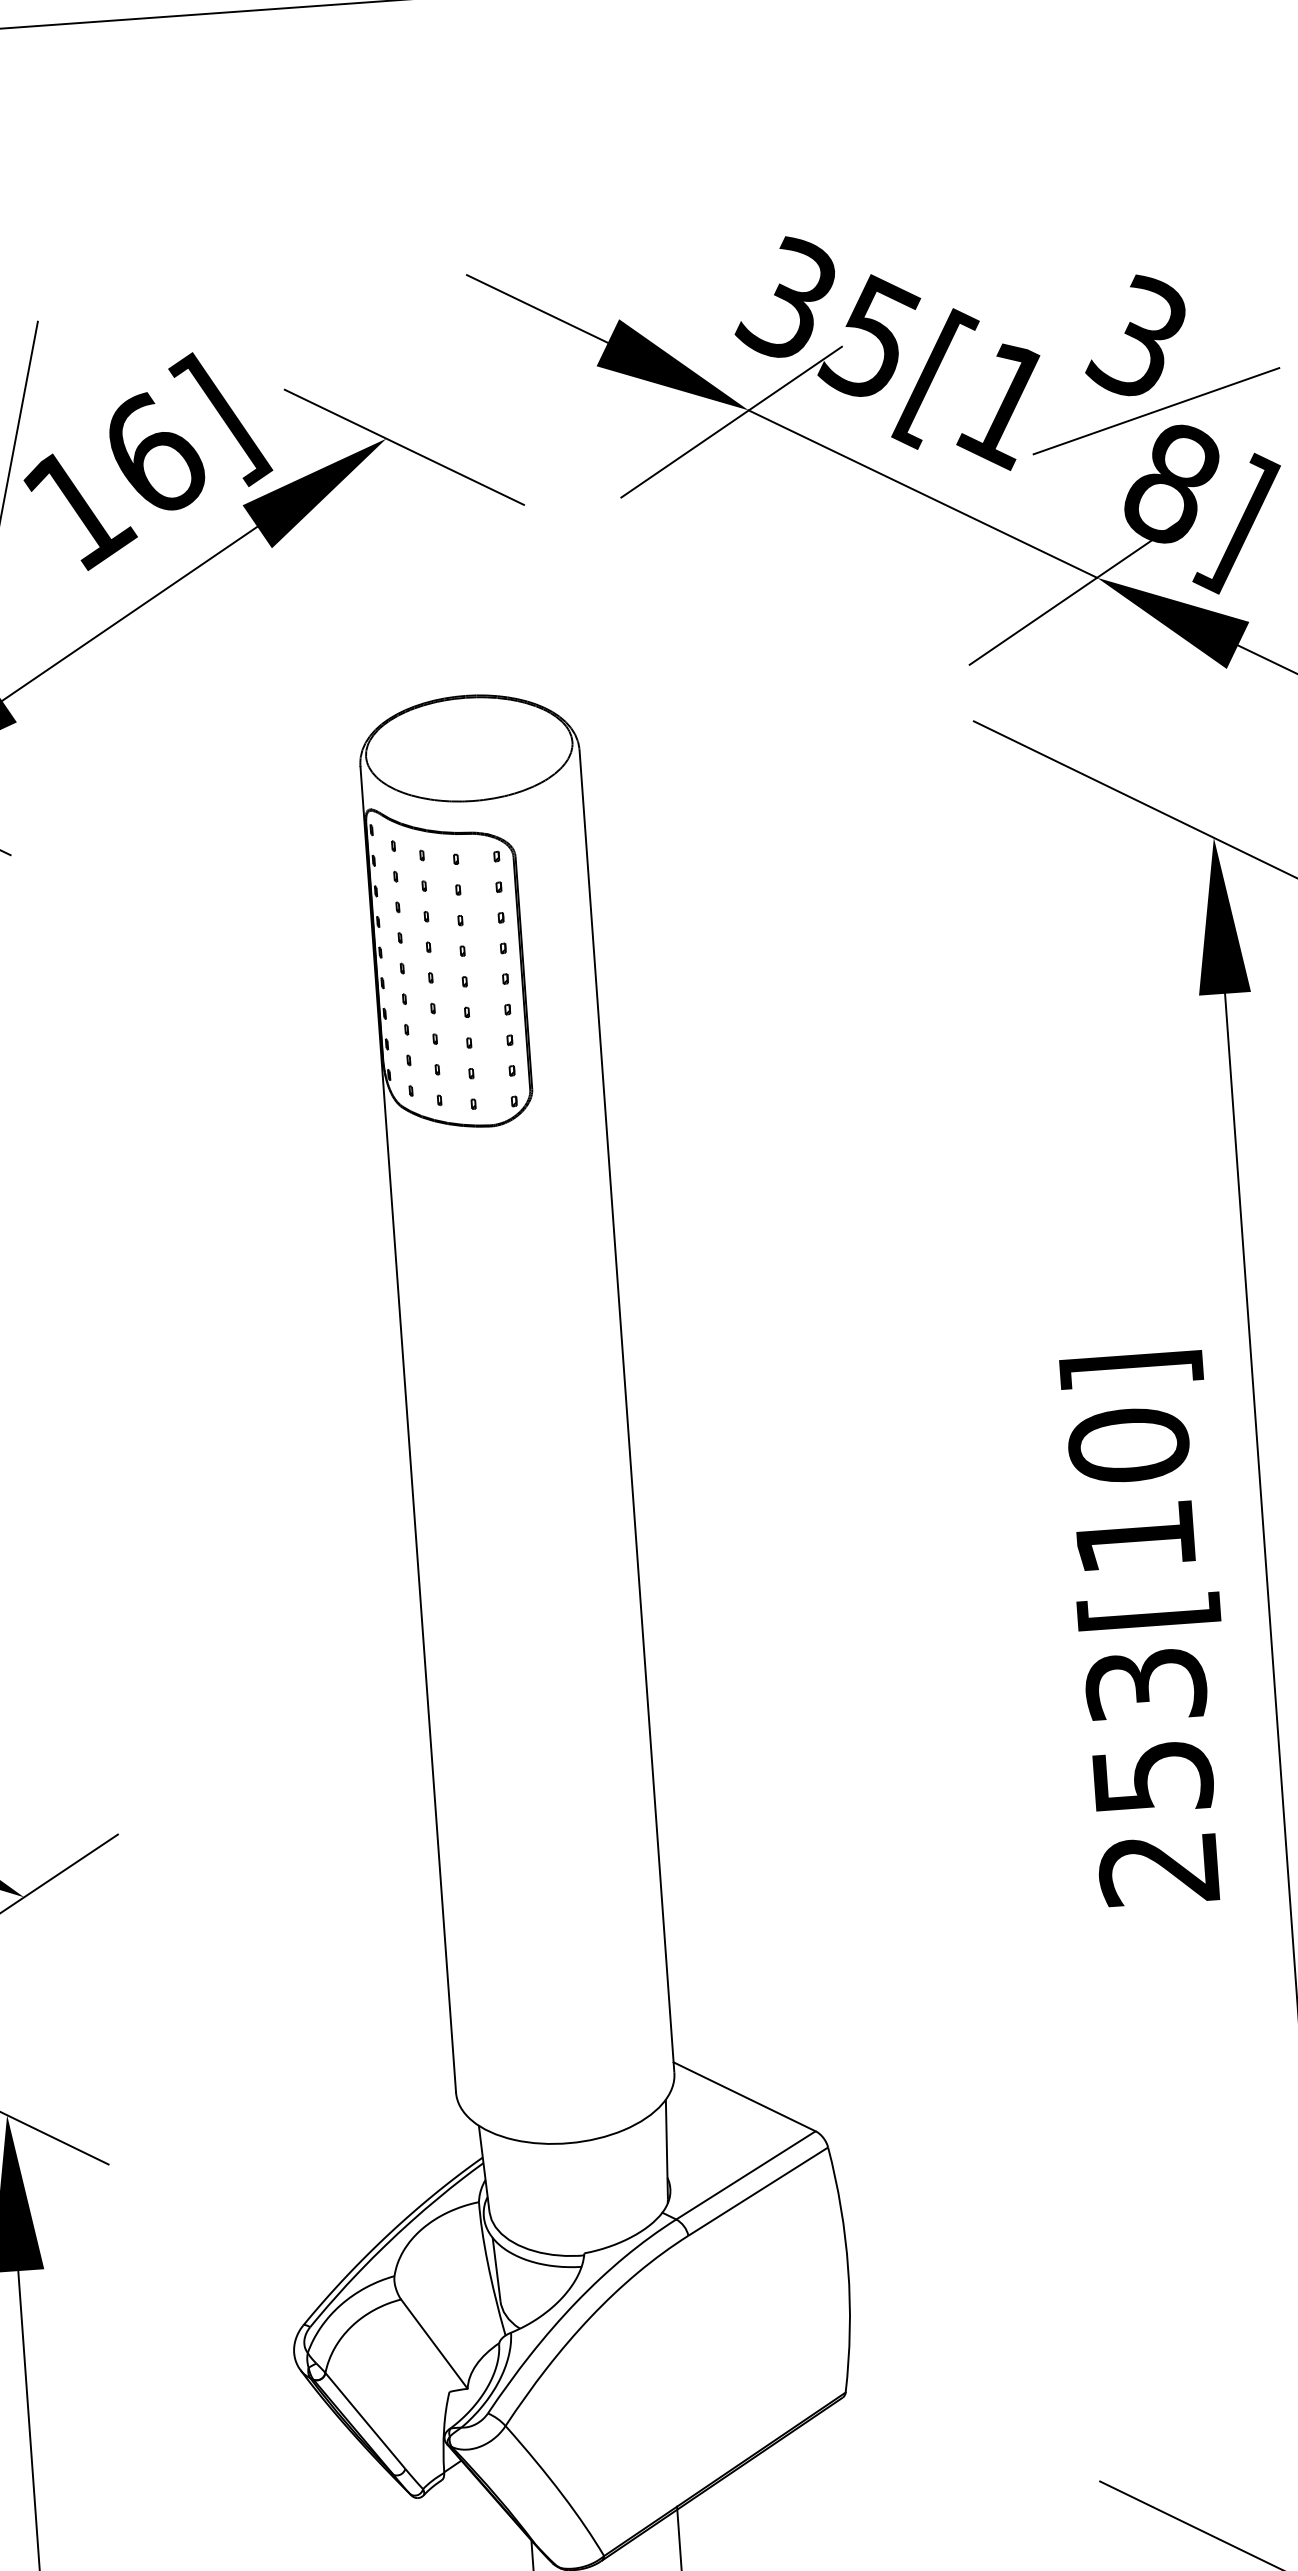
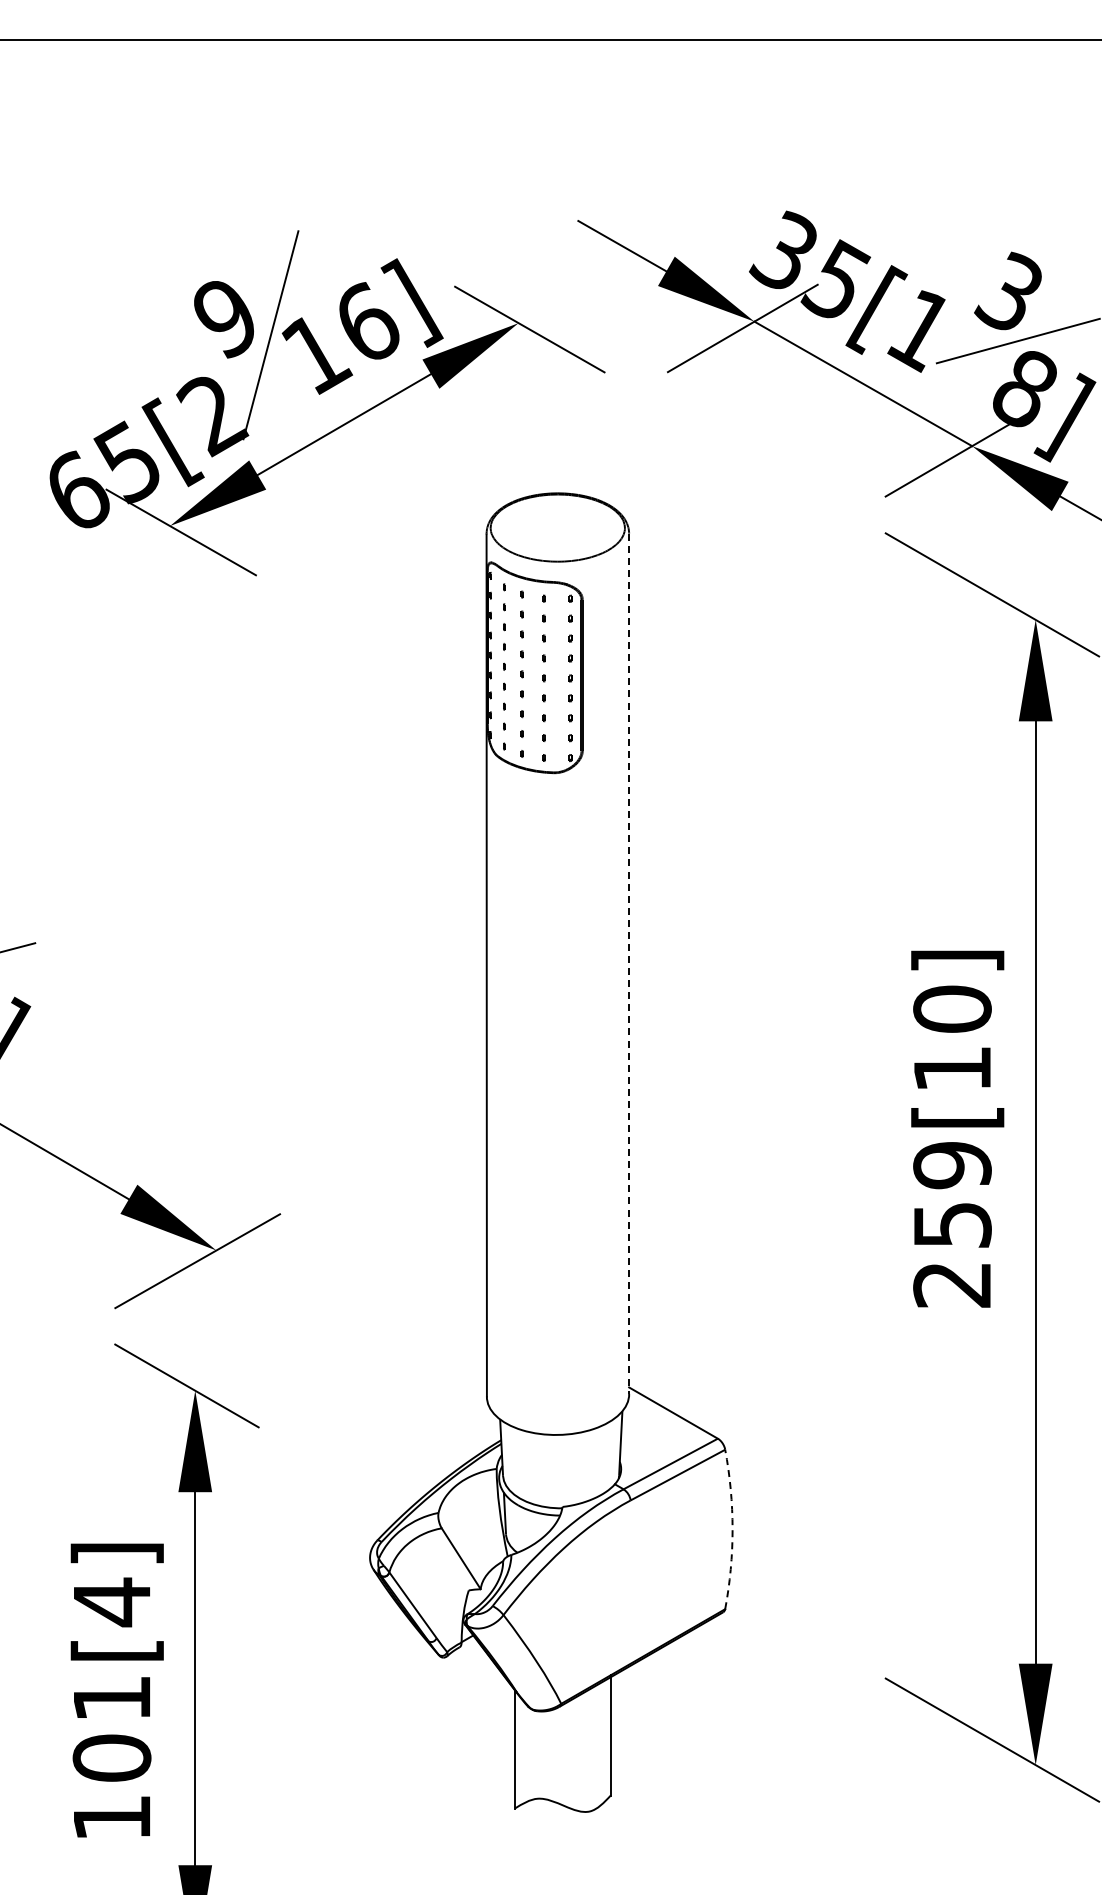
line: (627, 1412) -> (629, 964), solid -> dashed
text: (1146, 1685) -> (952, 1165), 253[10] -> 259[10]
arc: (848, 2269) -> (732, 1529), solid -> dashed

